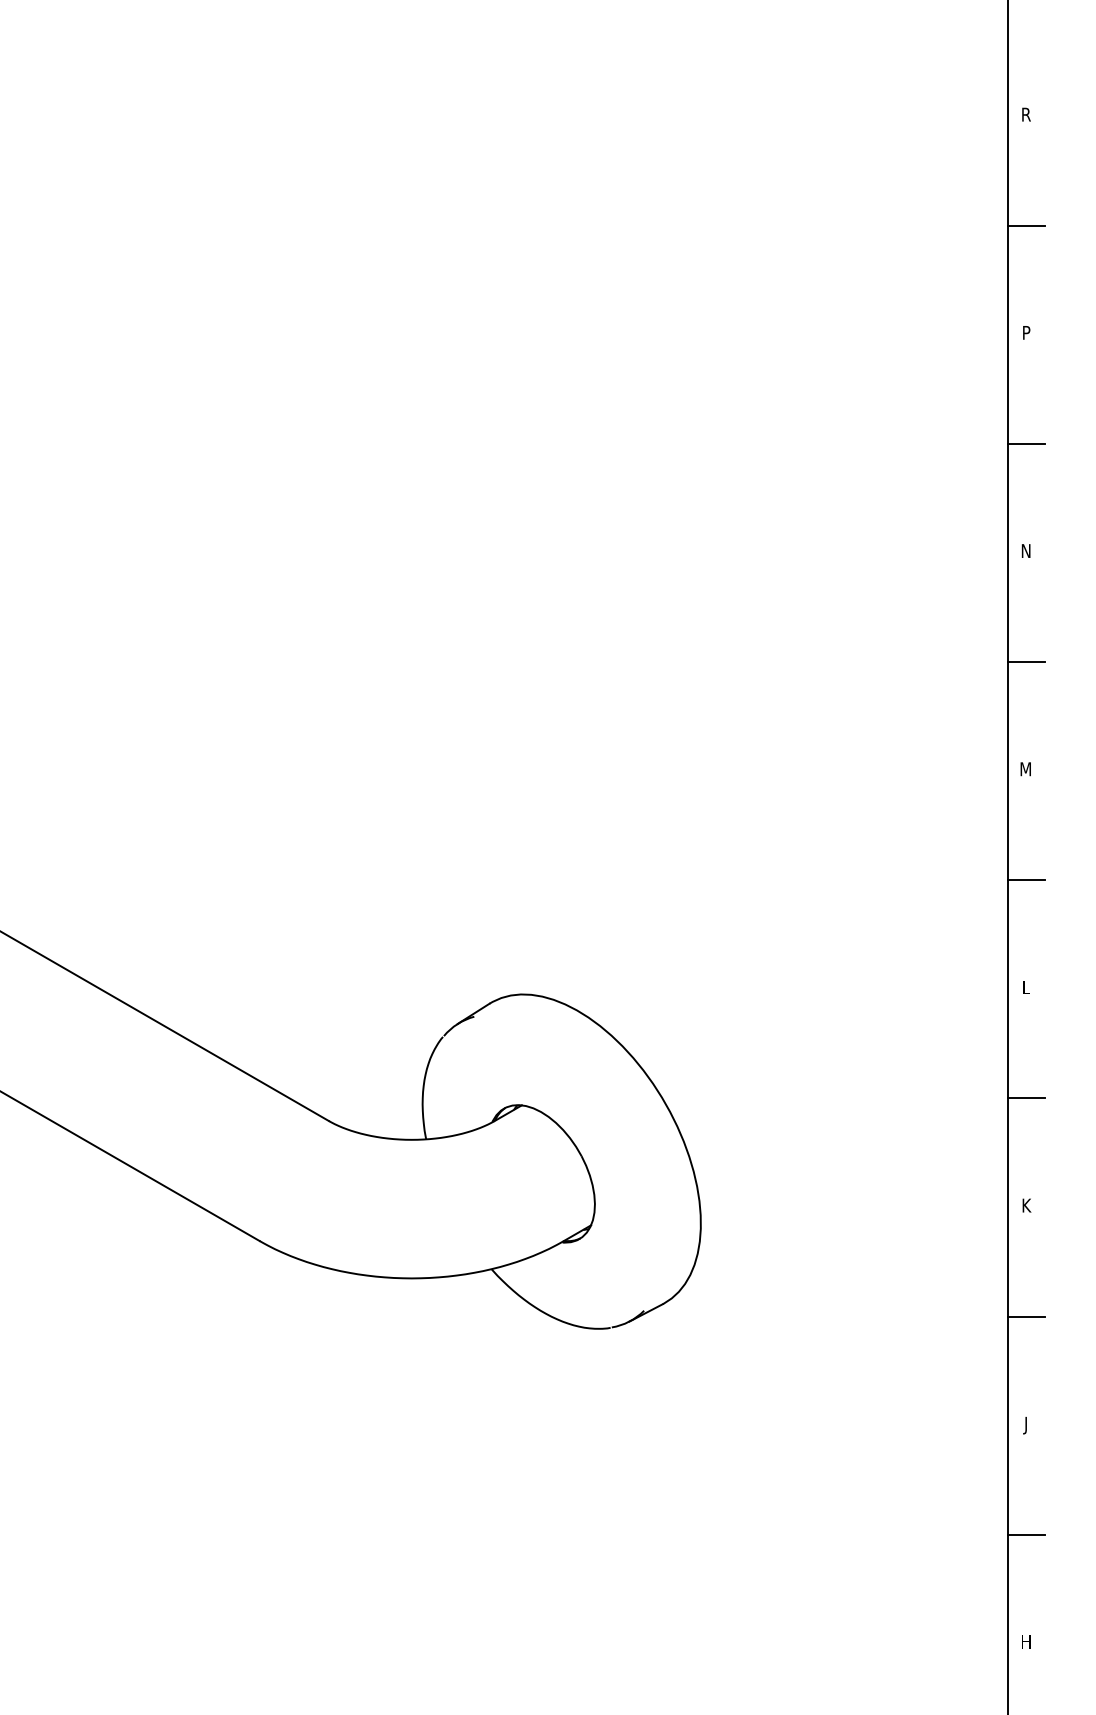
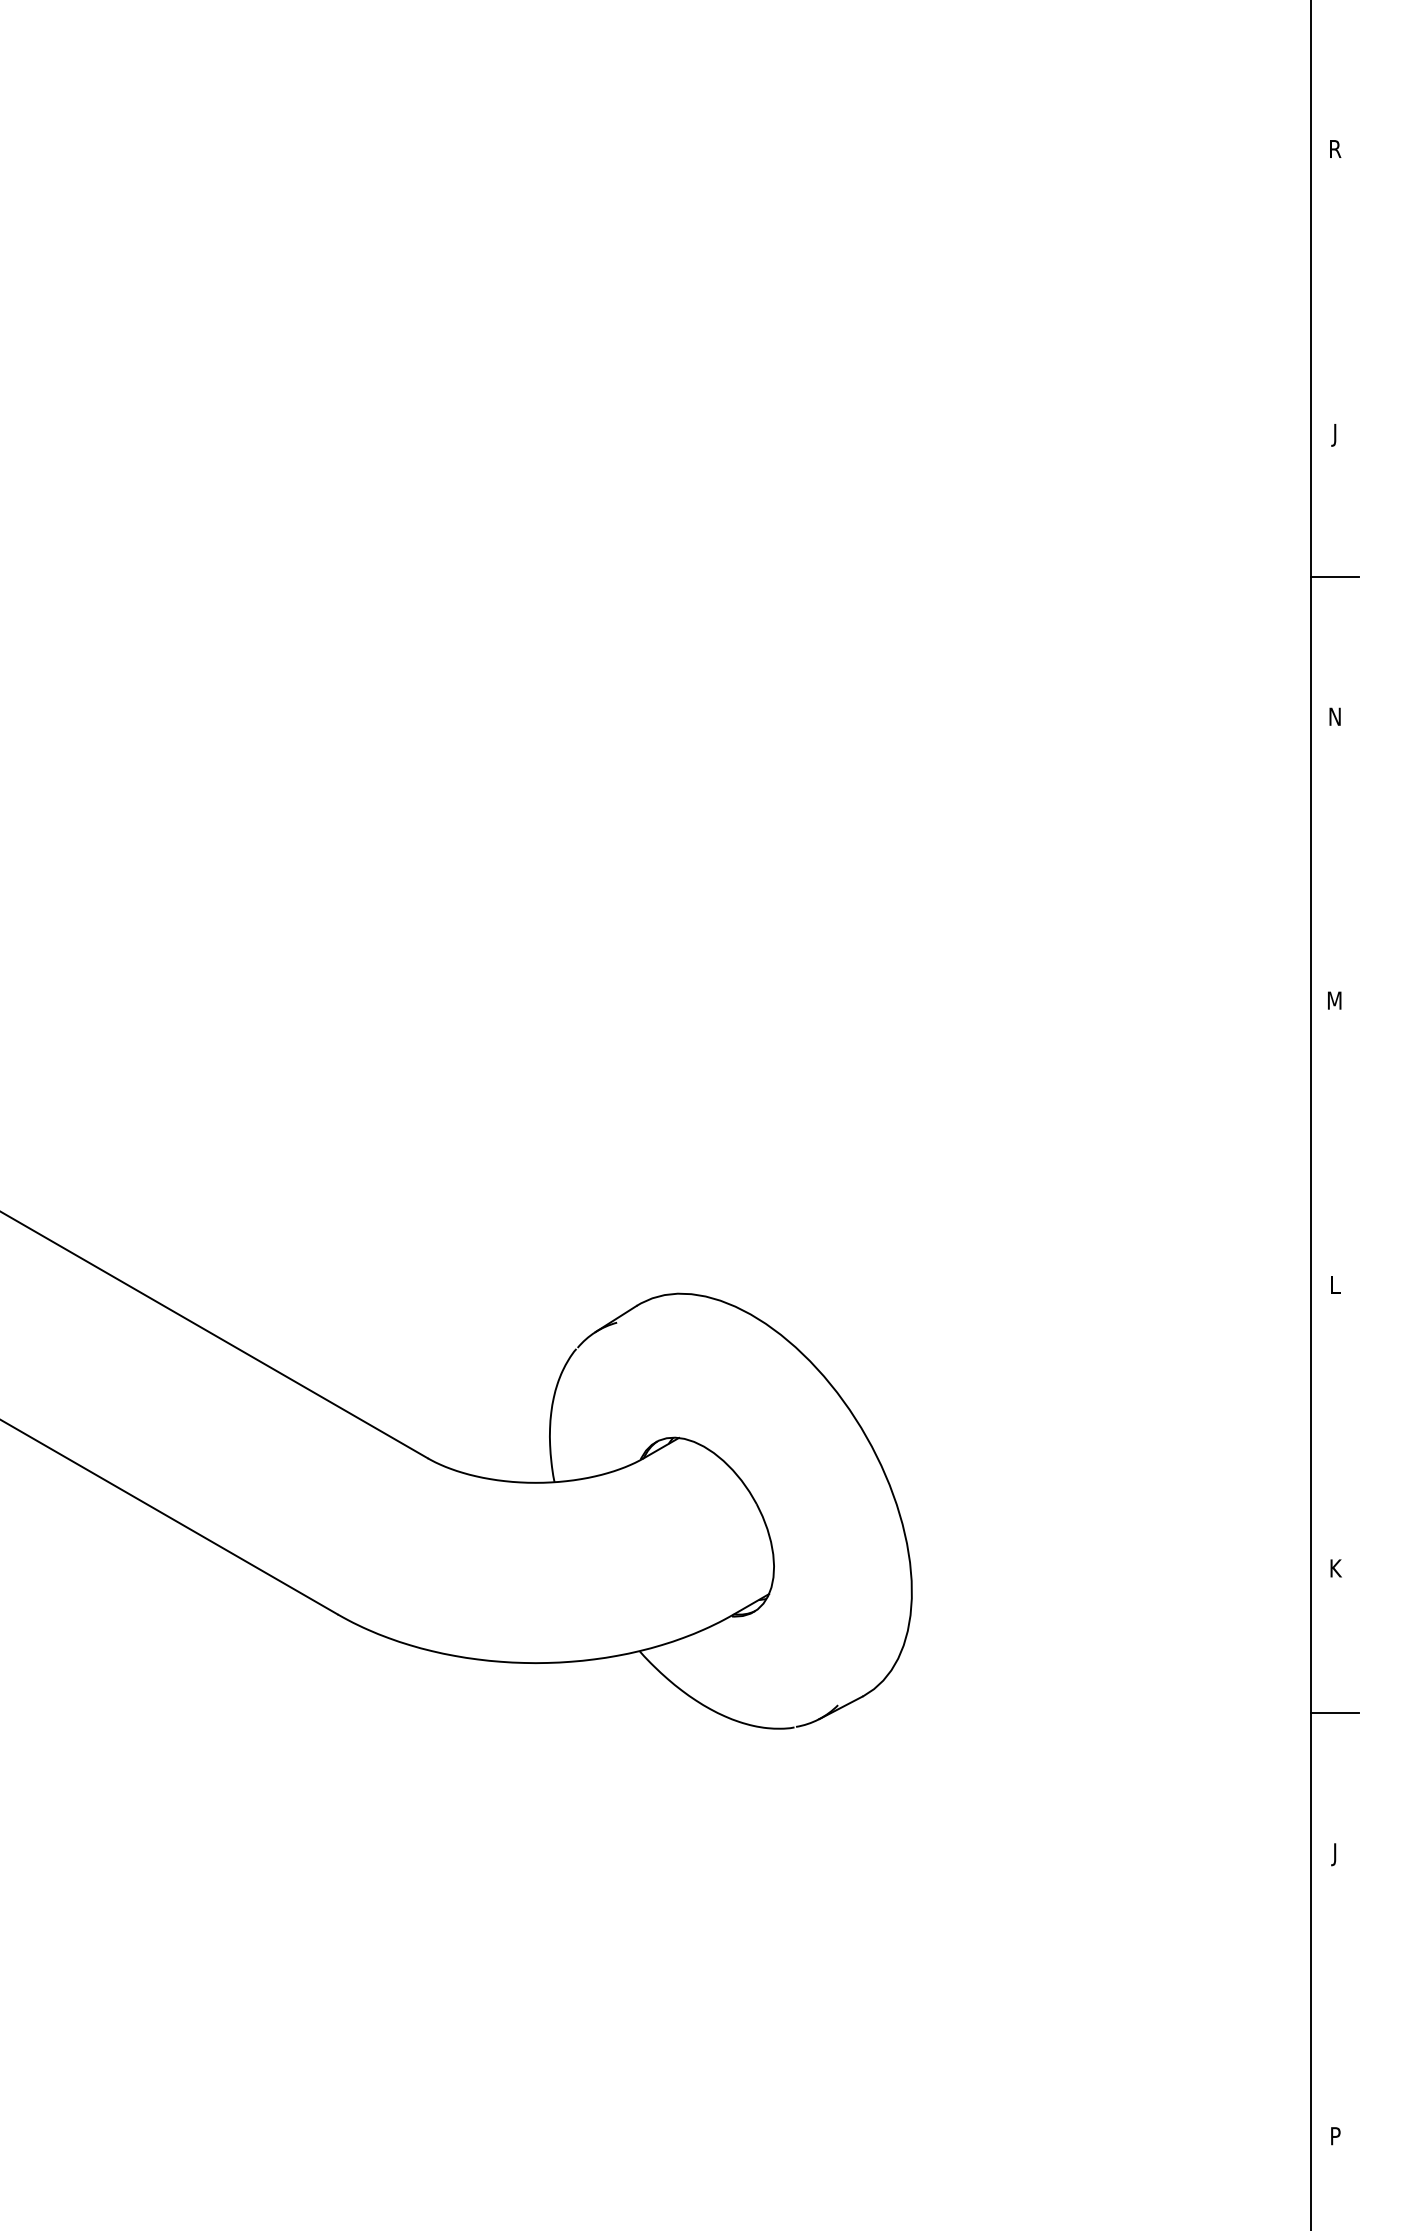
line: (1026, 225) -> (1335, 293), removed
text: (1026, 334) -> (1335, 435), P -> J
line: (1026, 662) -> (1335, 861), removed
line: (1026, 880) -> (1335, 1145), removed
line: (1026, 1098) -> (1335, 1429), removed
line: (1026, 1534) -> (1335, 1996), removed
text: (1026, 1642) -> (1335, 2136), H -> P

